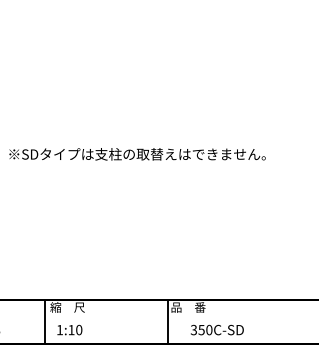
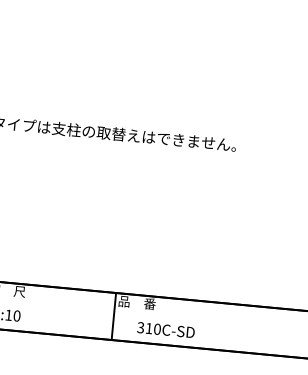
text: (201, 330) -> (148, 328), 350C-SD -> 310C-SD

